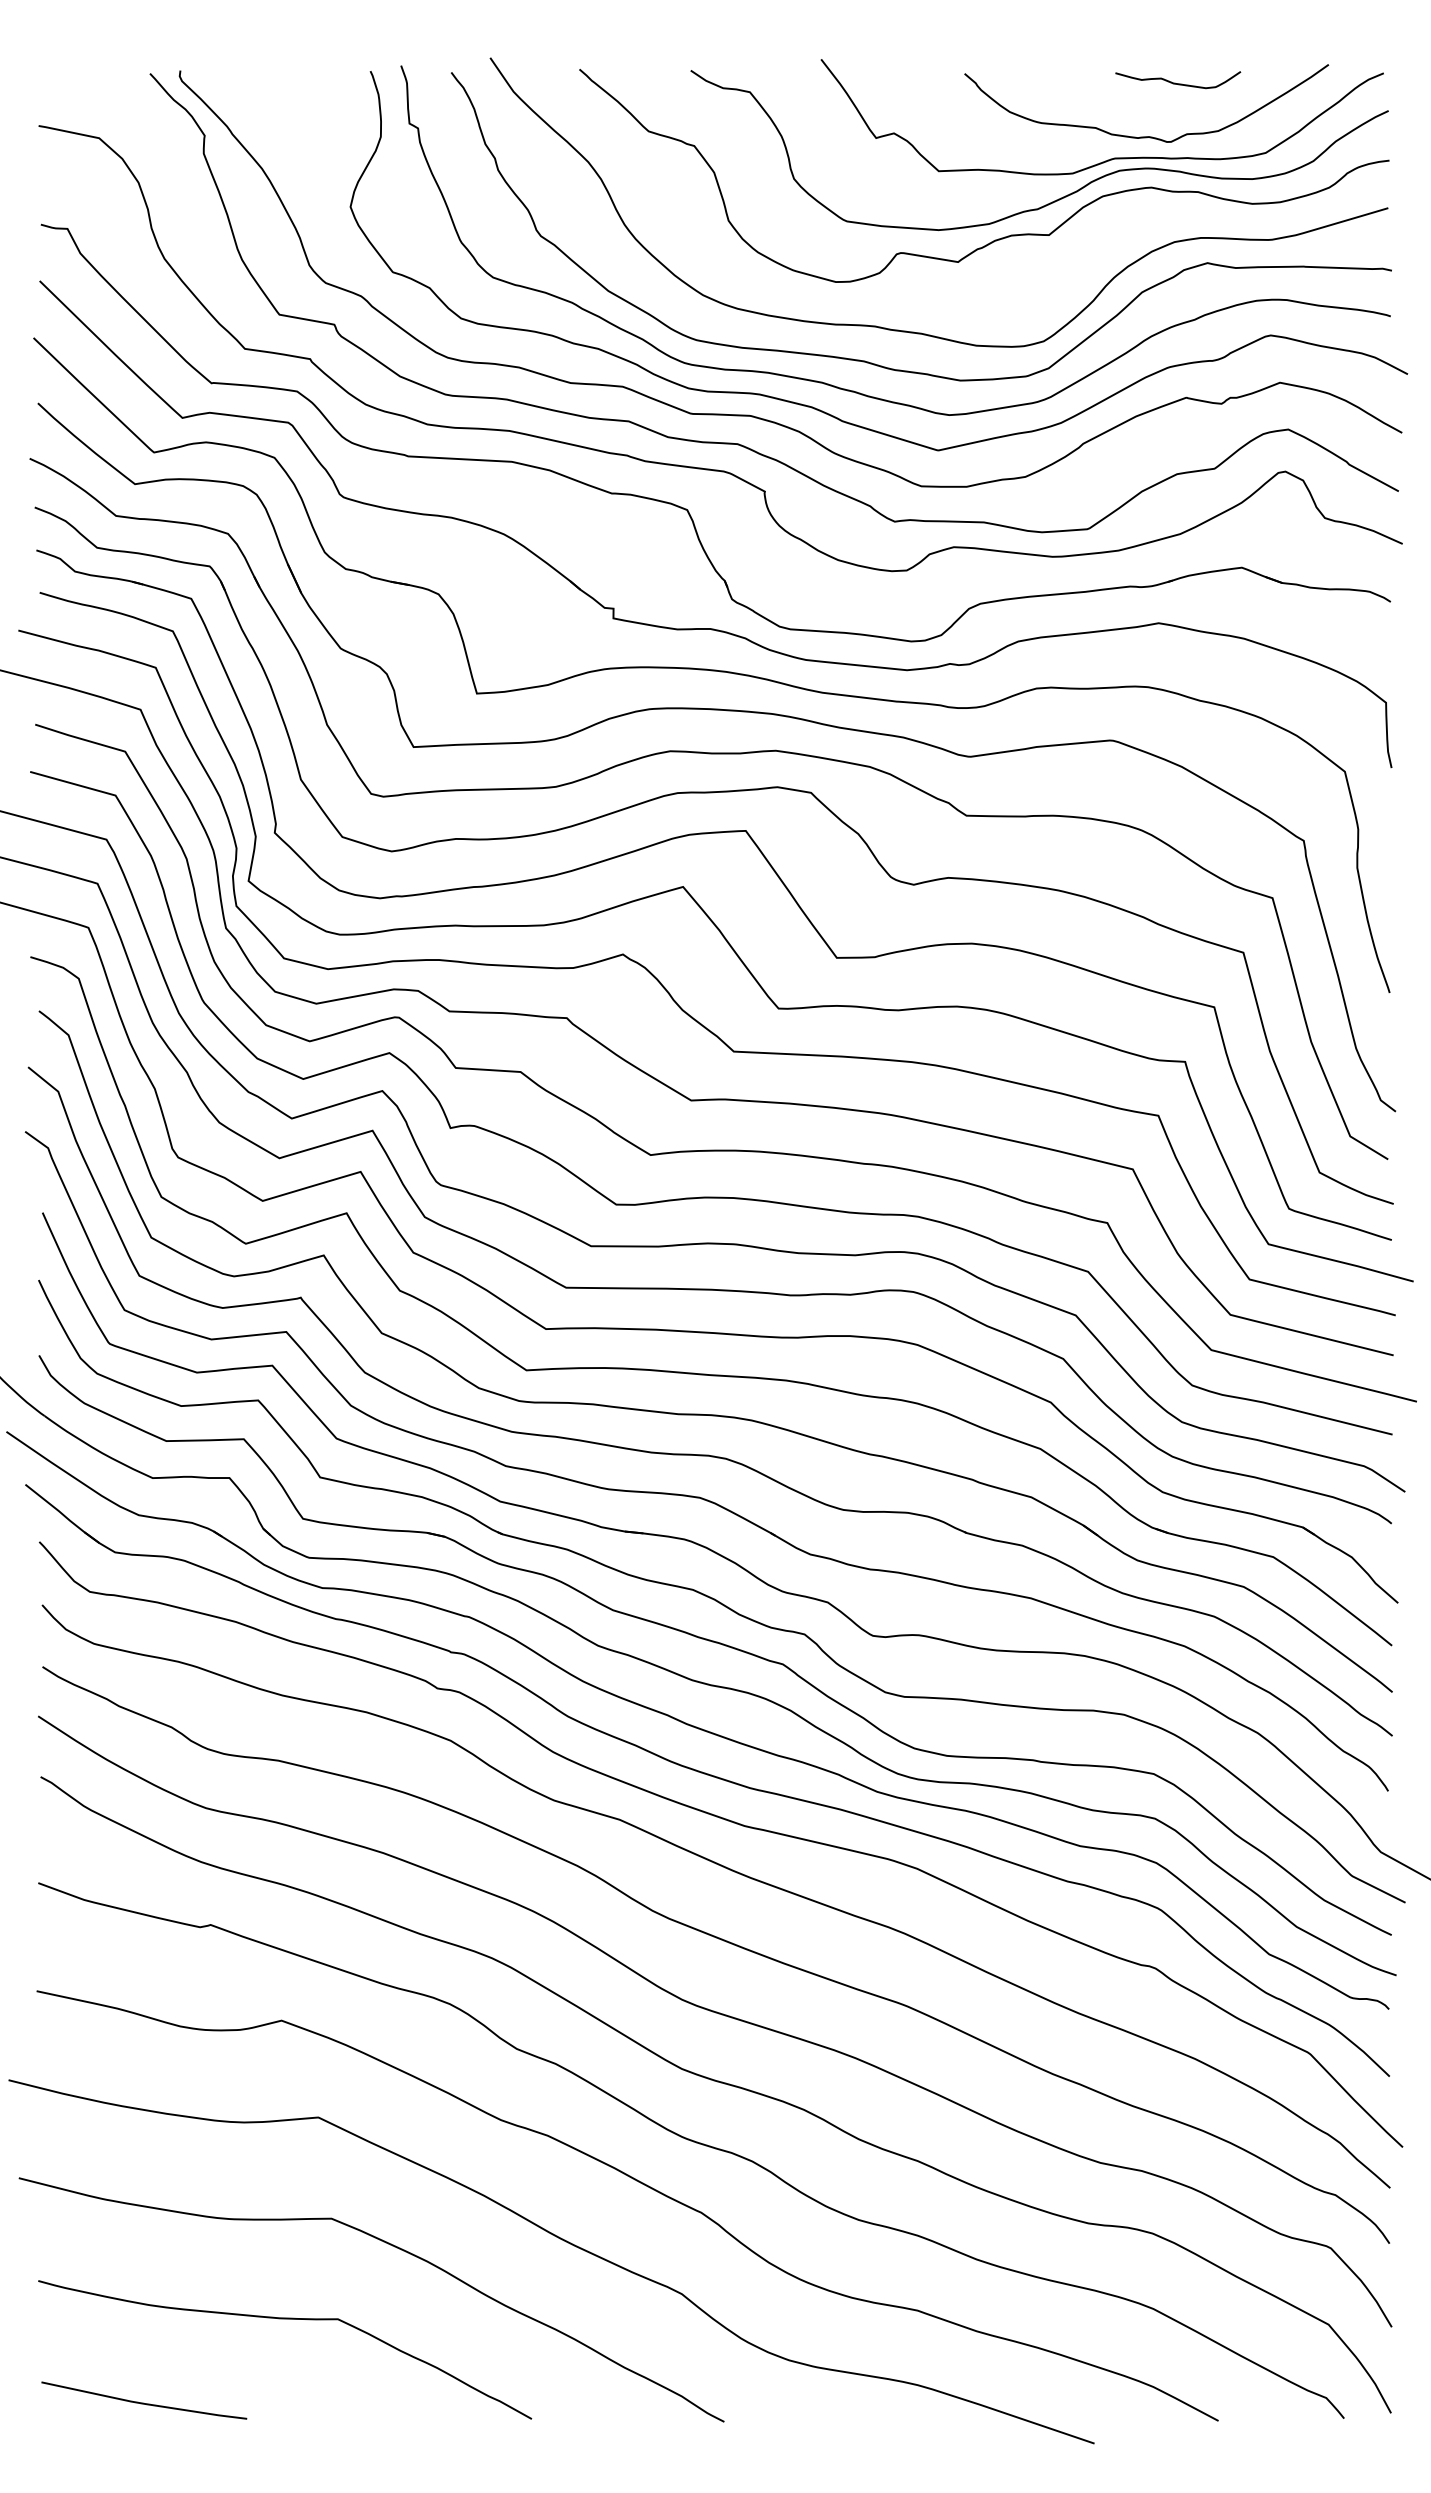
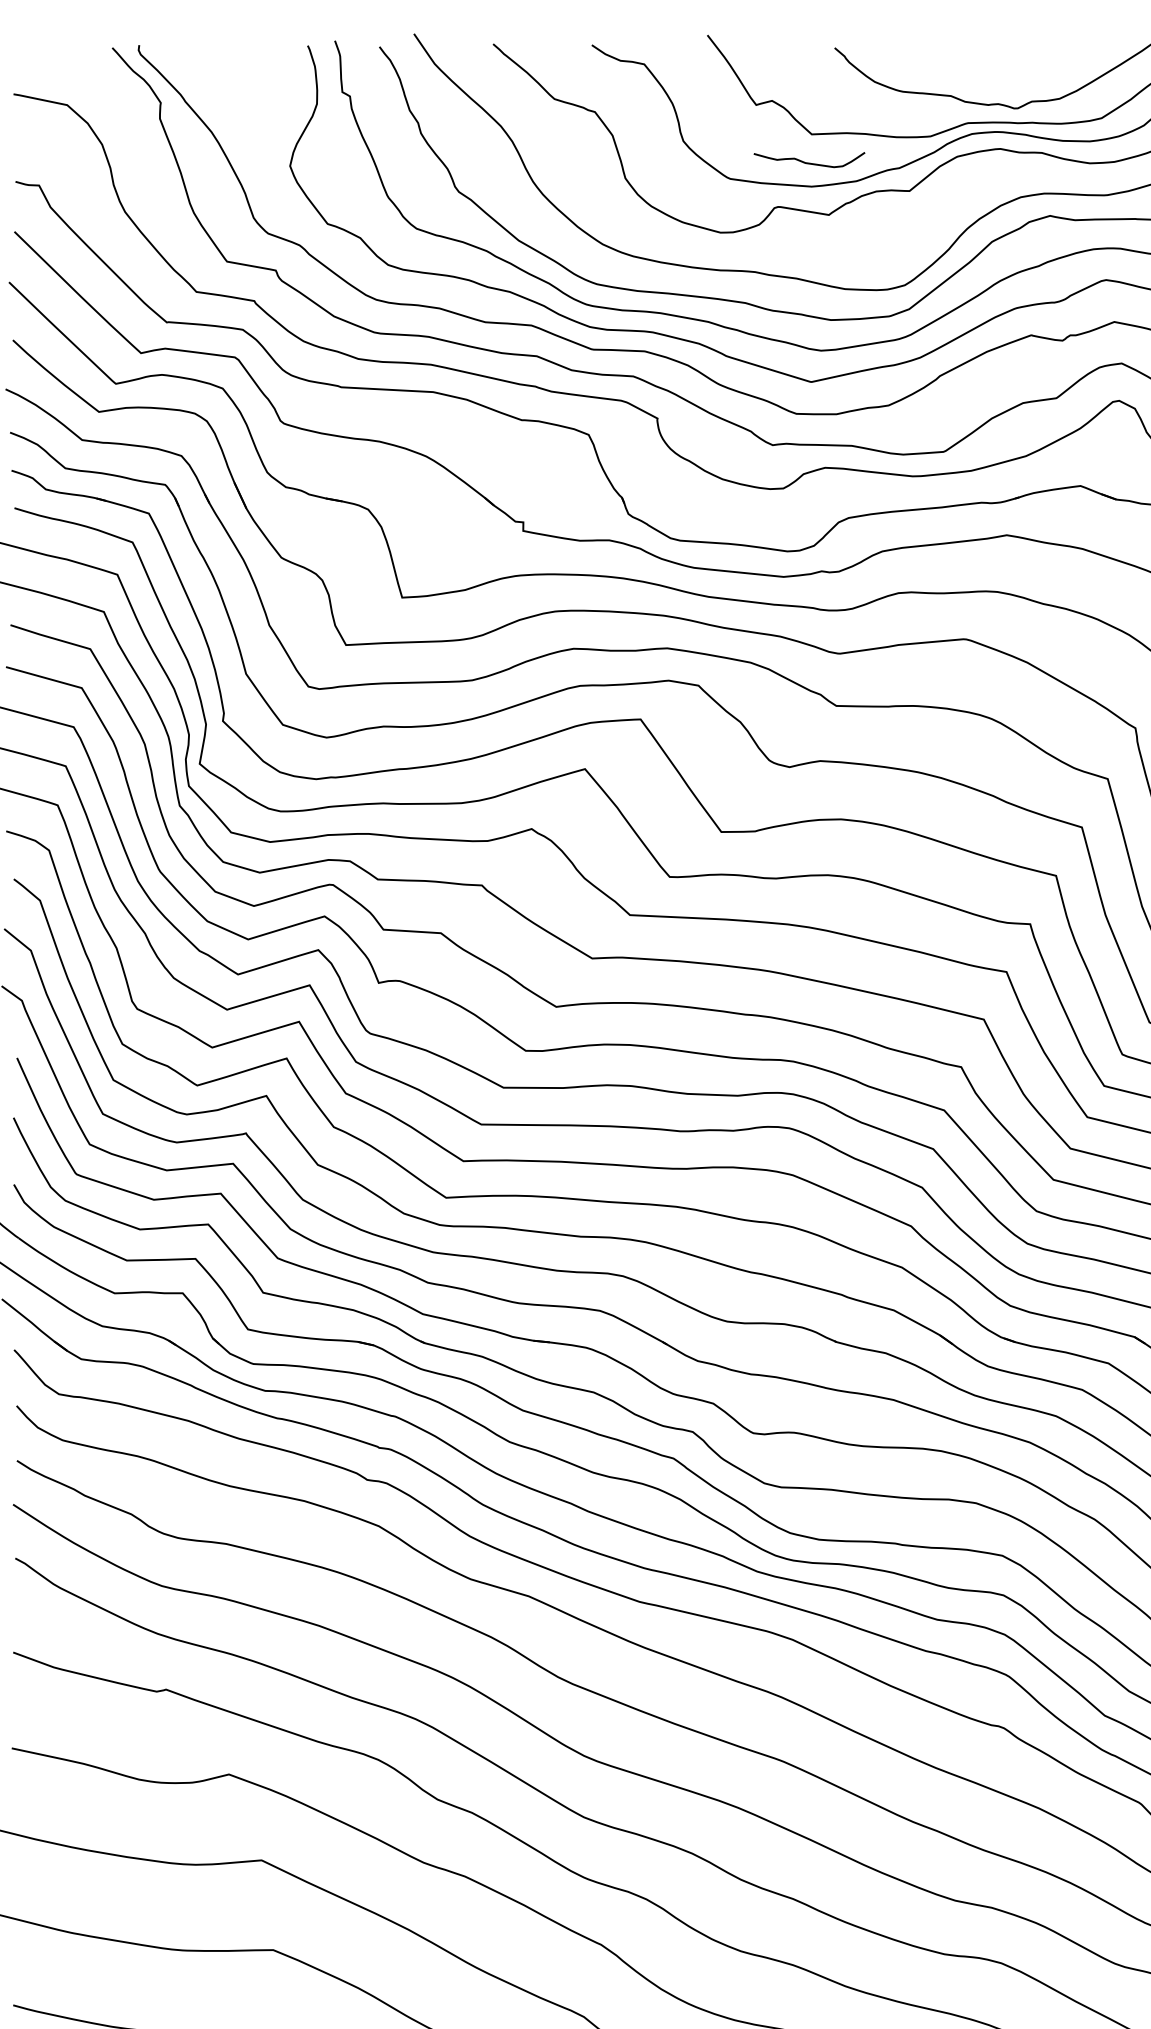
curve: (1178, 83) -> (809, 163), moved

